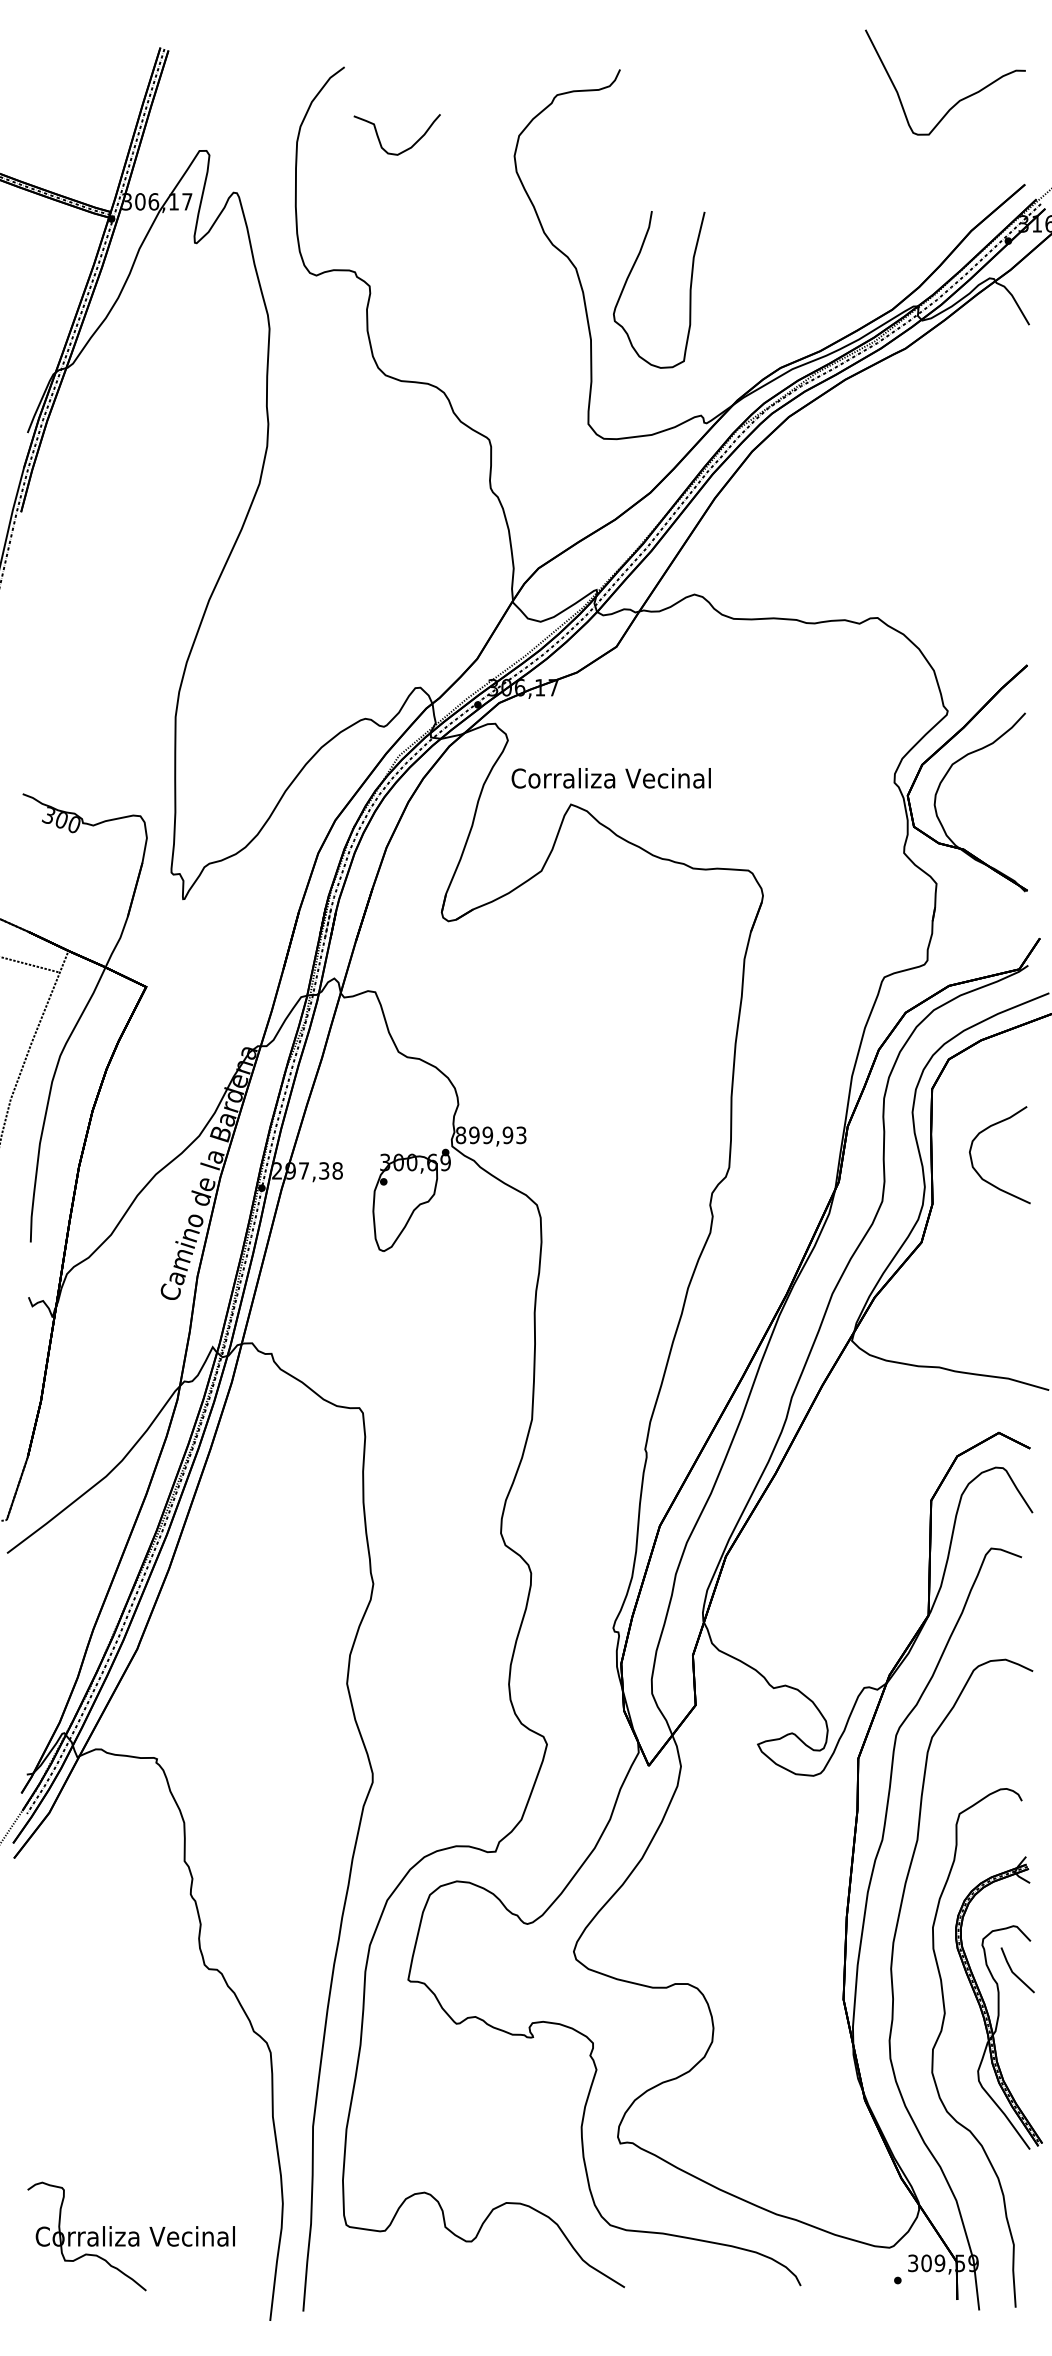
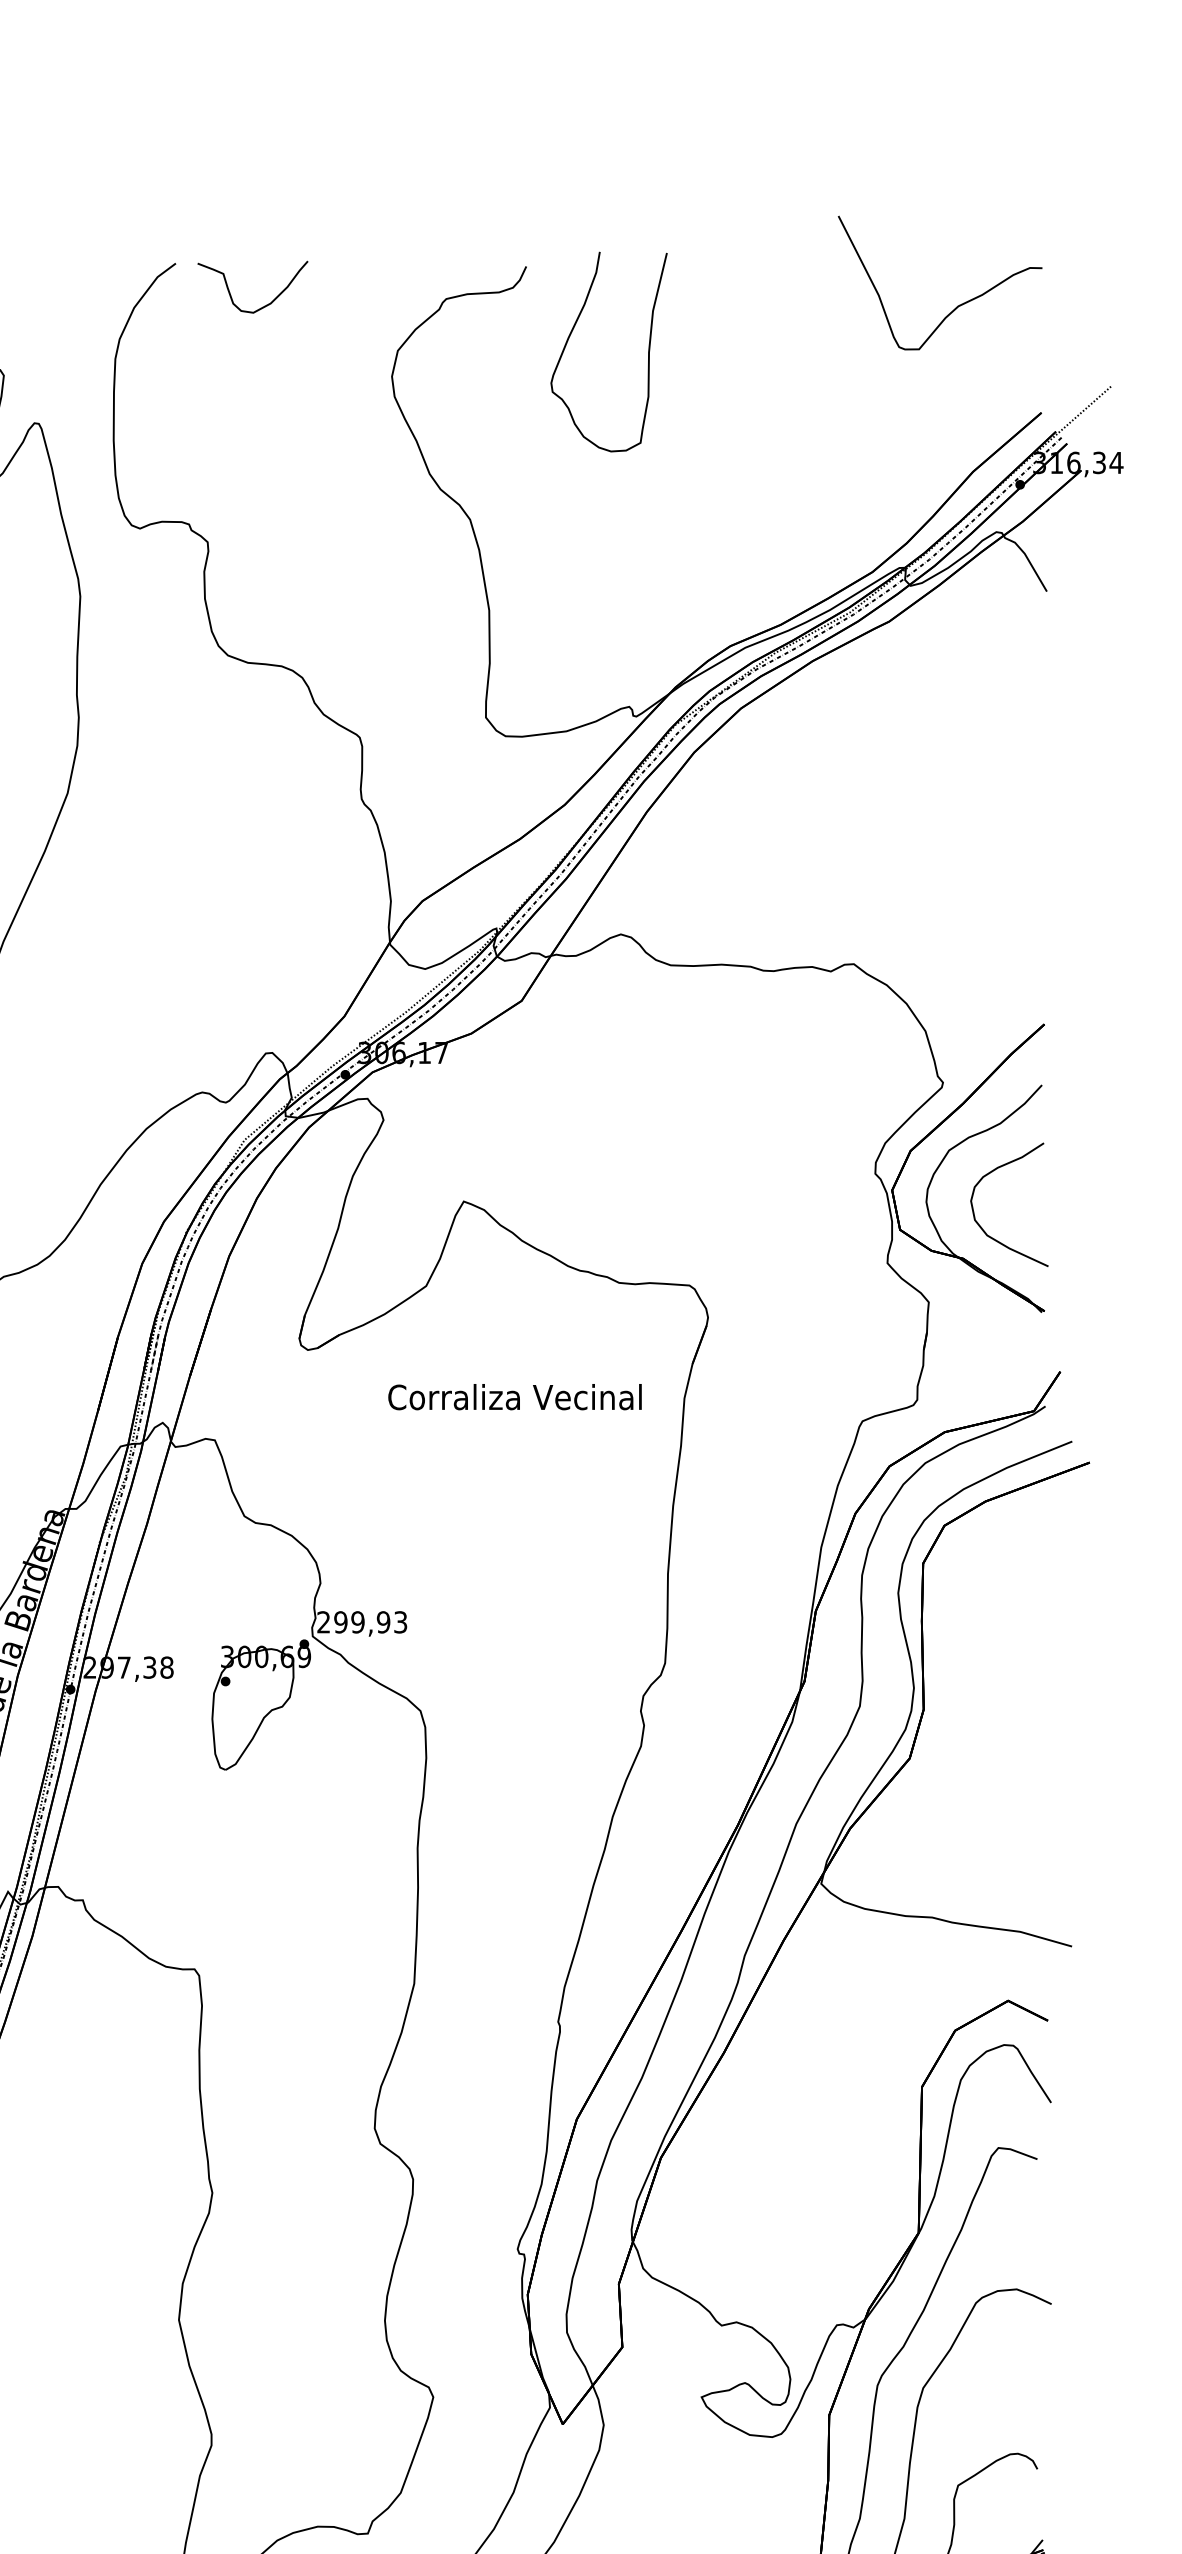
curve: (380, 140) -> (231, 294), moved
curve: (689, 289) -> (647, 351), moved
text: (610, 778) -> (514, 1397), moved
text: (460, 1135) -> (323, 1622), 899,93 -> 299,93
curve: (979, 1173) -> (983, 1228), moved

